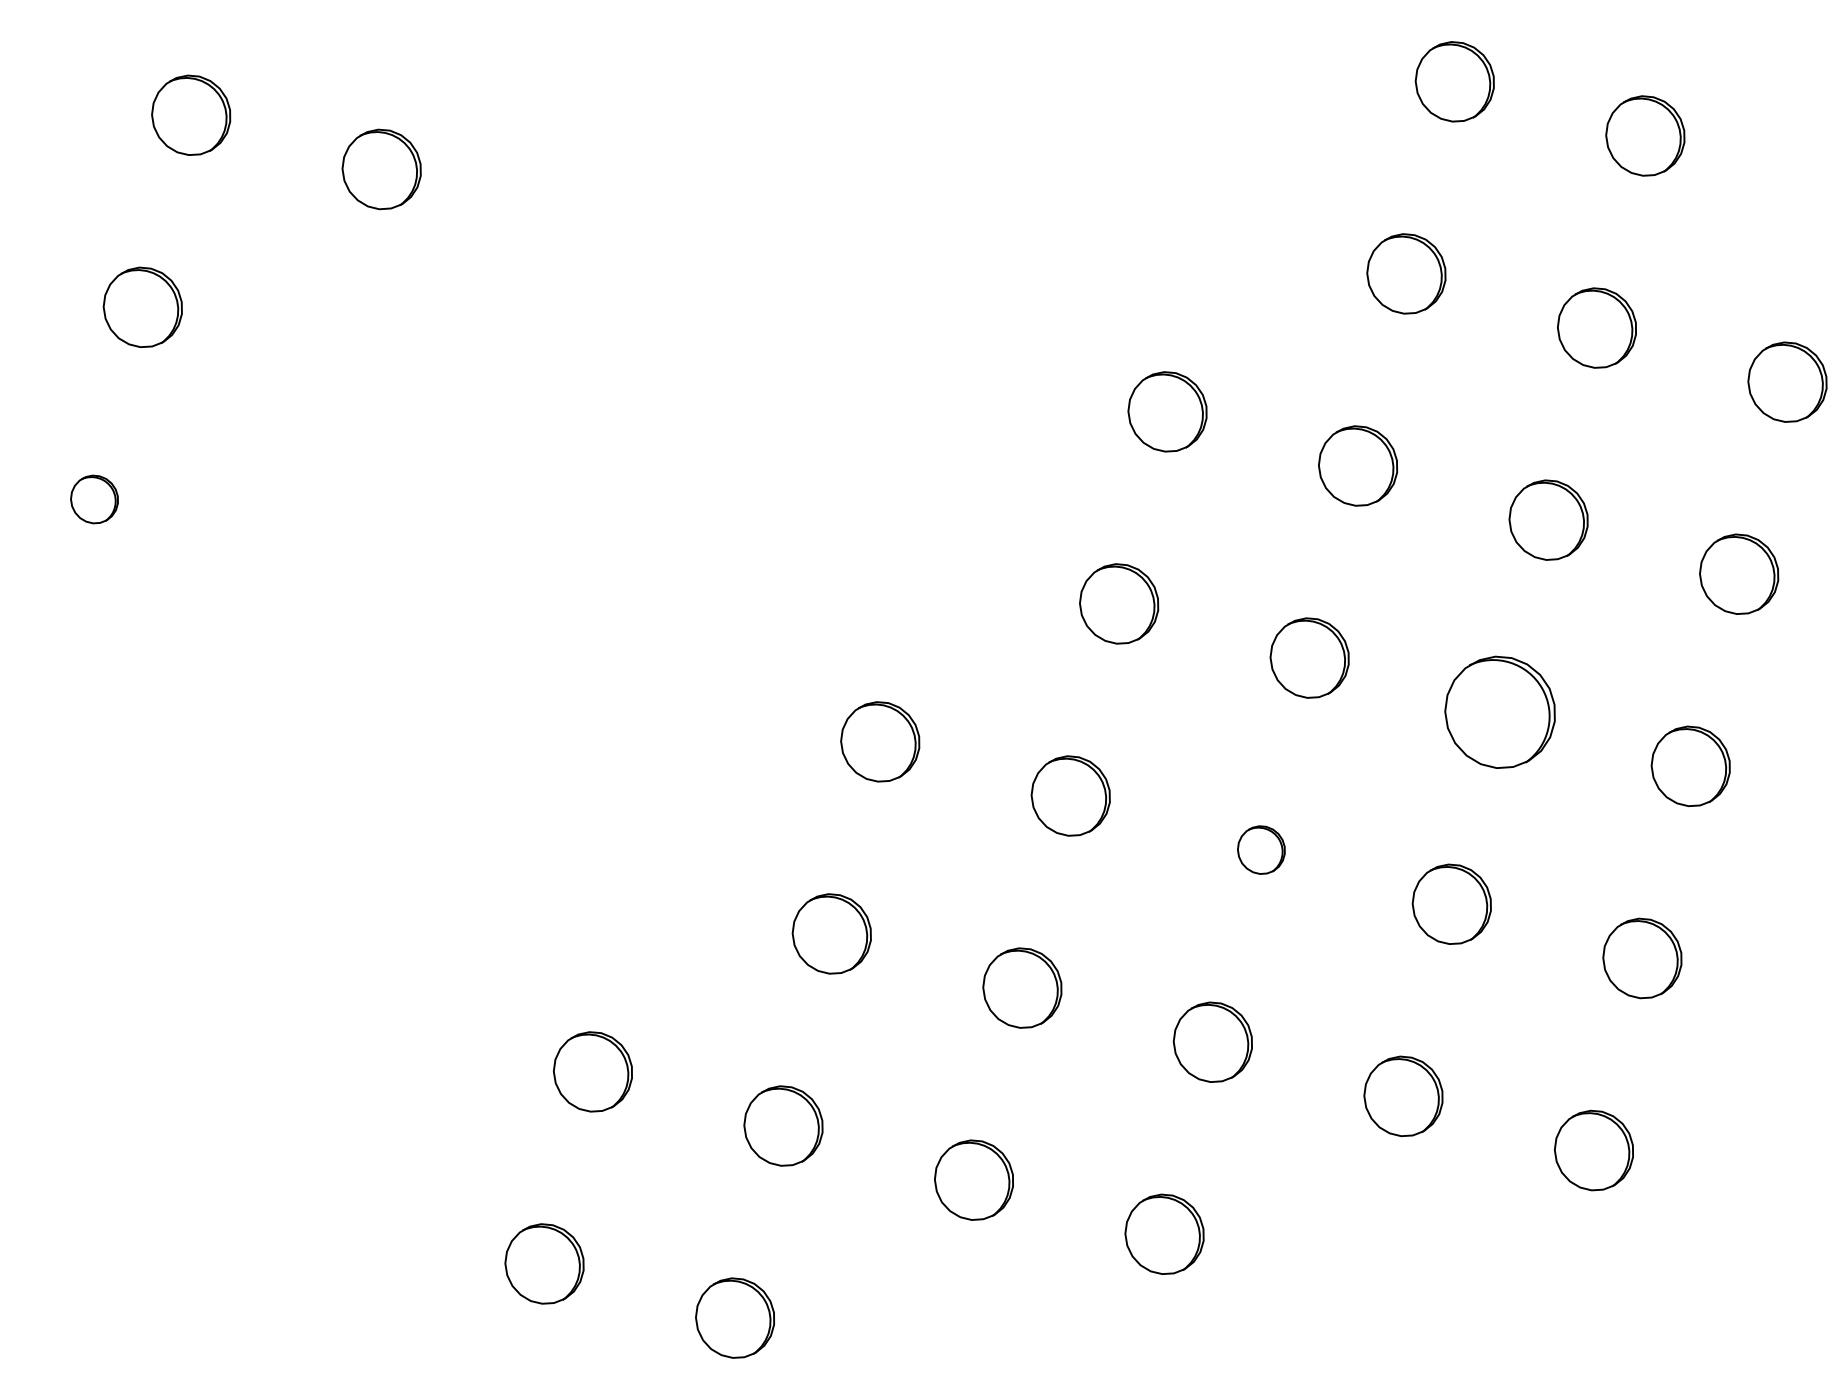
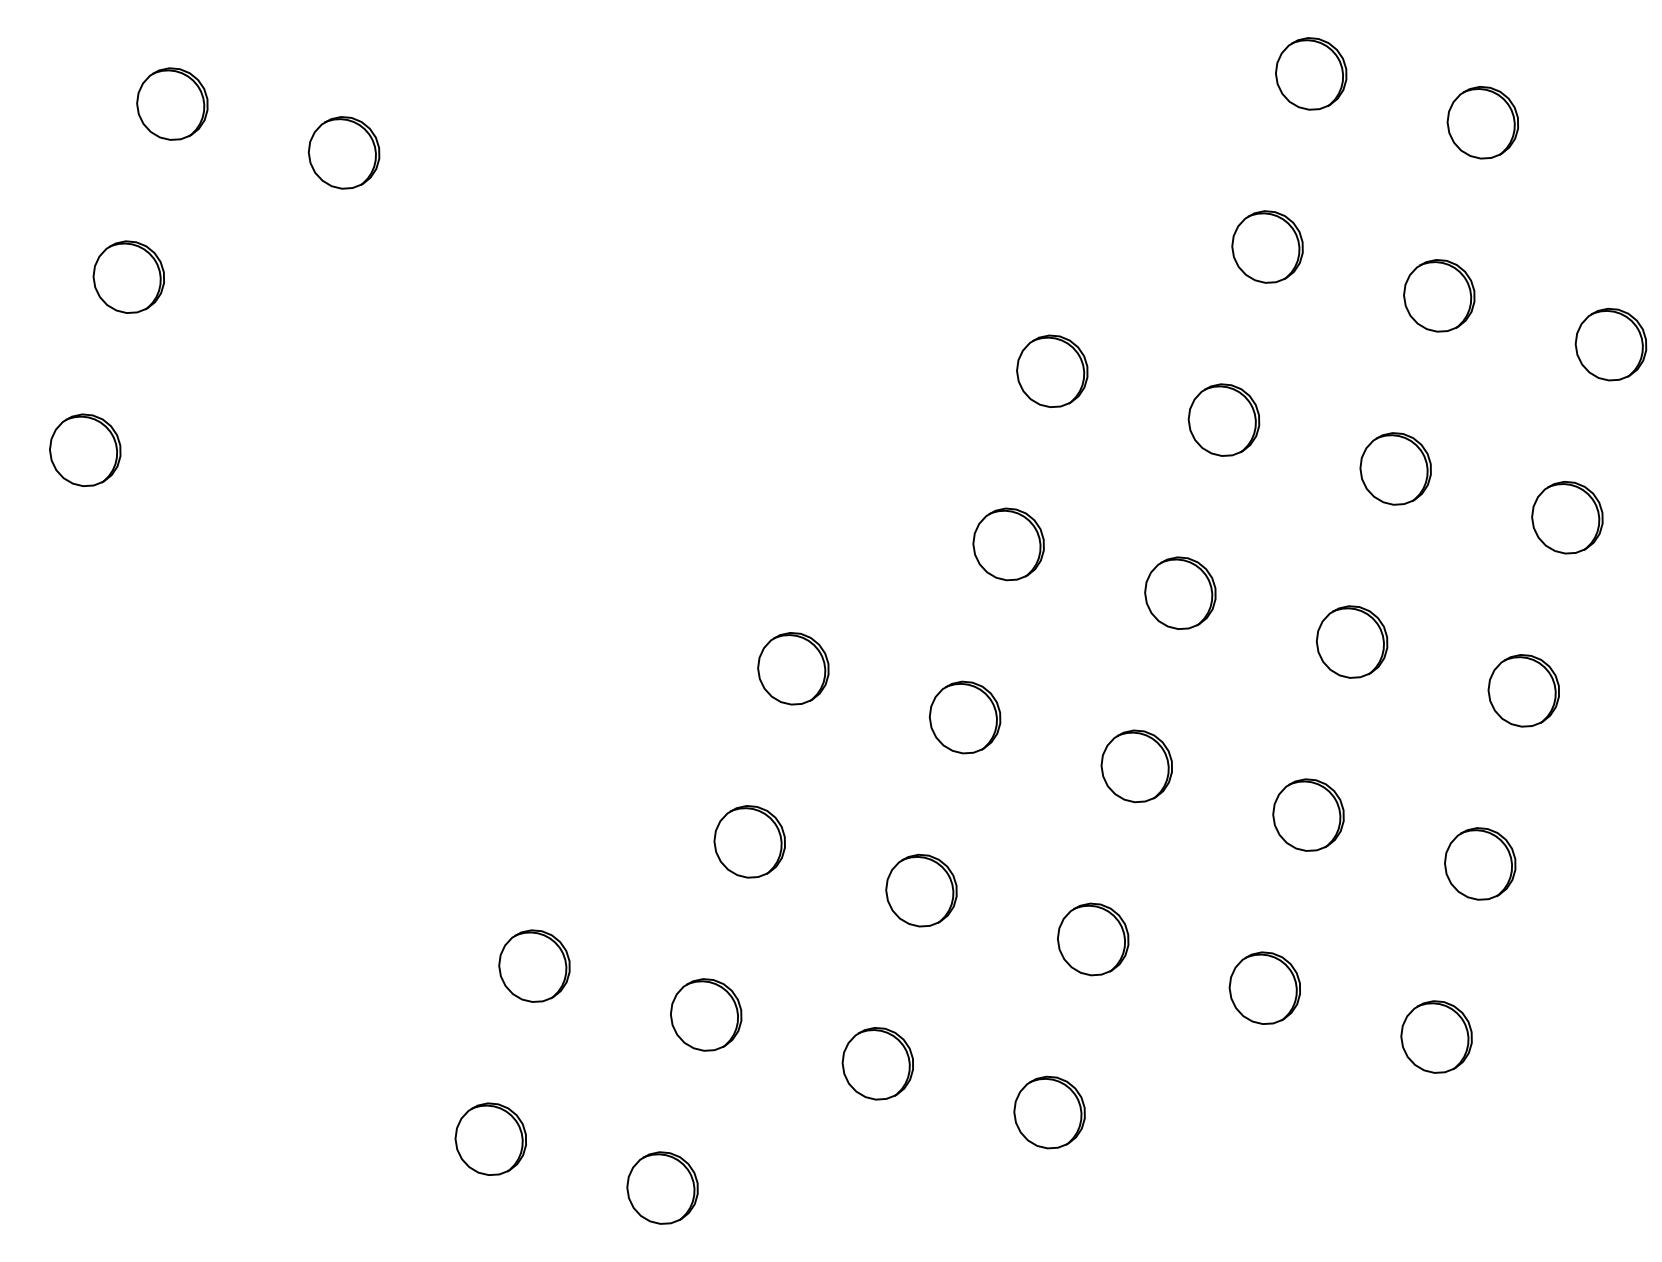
part: (94, 499) -> (85, 450), size x1.67
part: (1500, 711) -> (1352, 641), size x0.71
part: (1261, 849) -> (1136, 765), size x1.67

